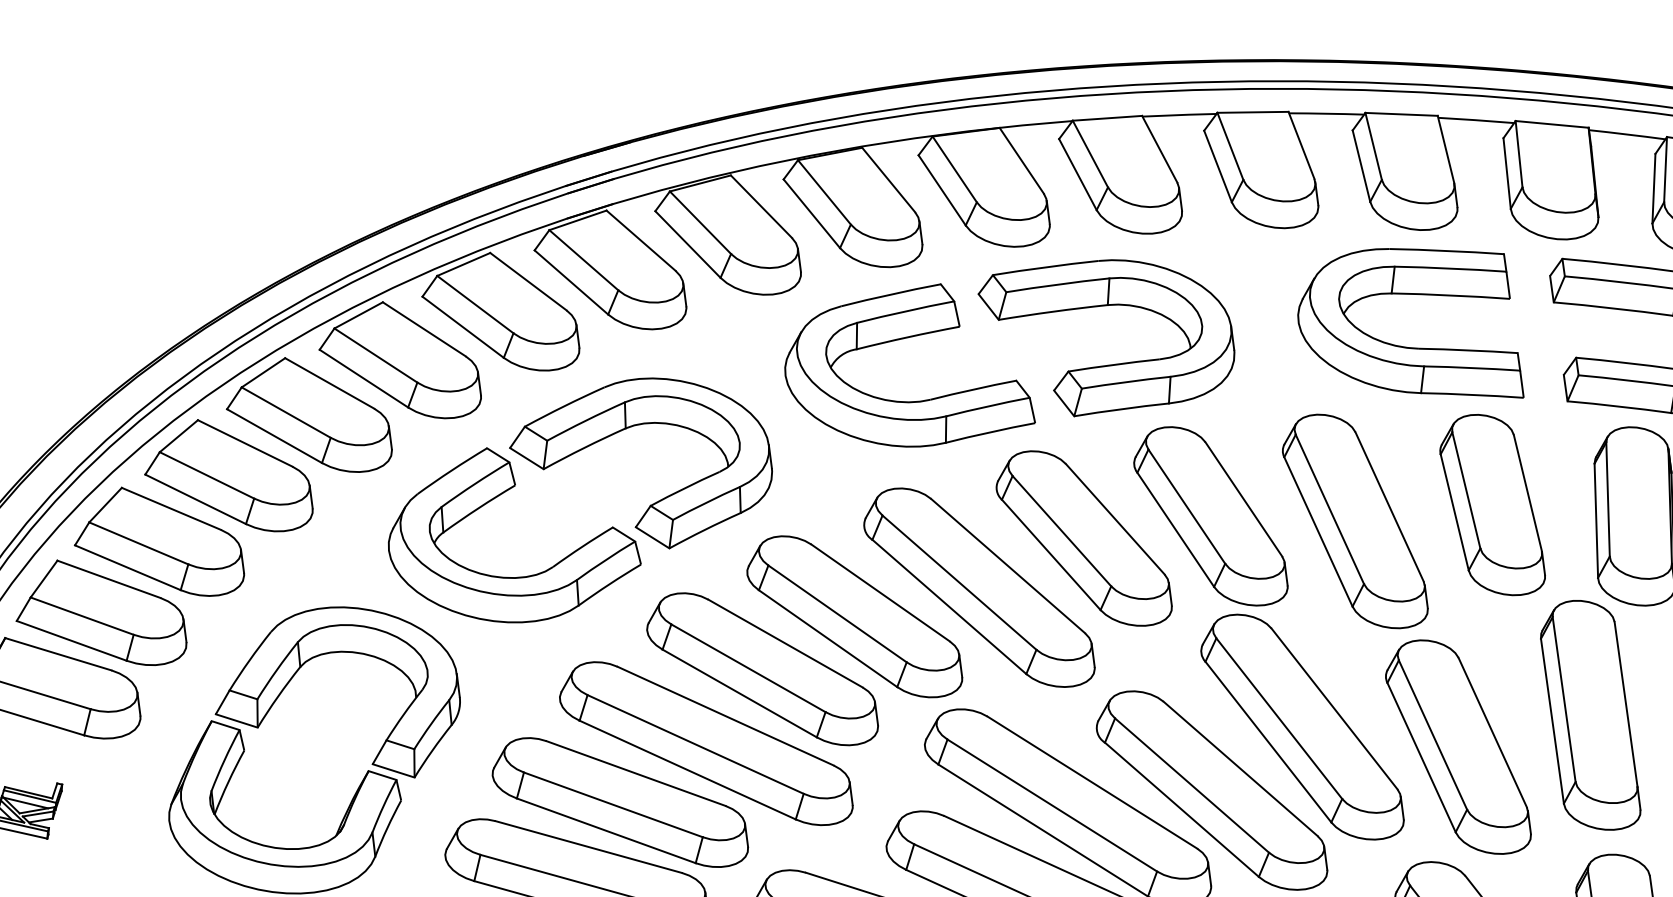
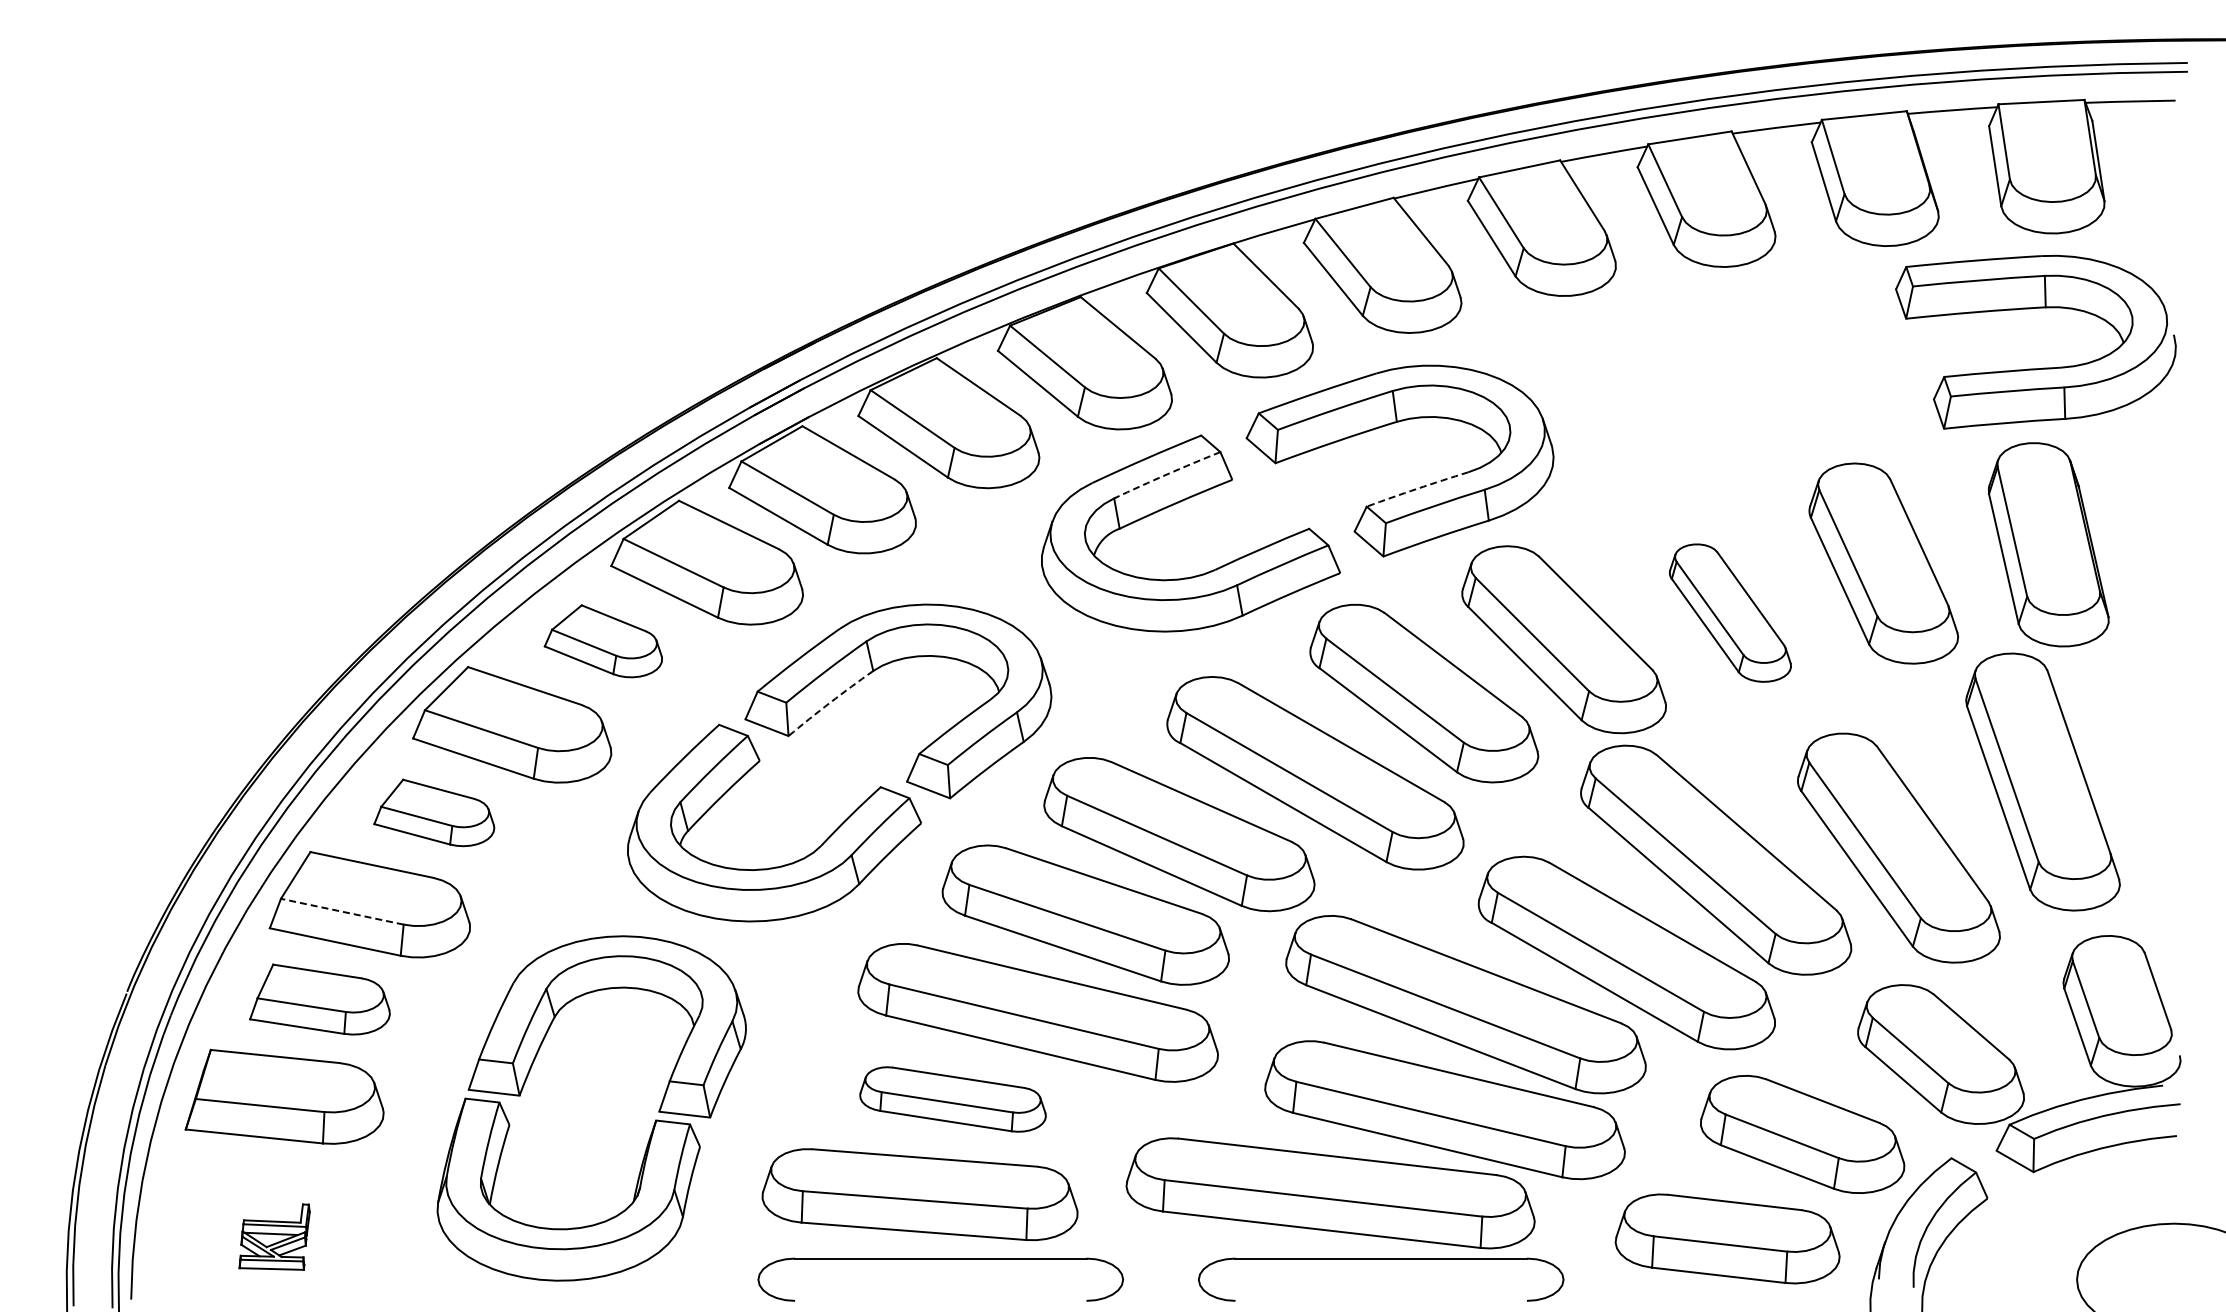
part: (1420, 295) -> (1752, 340), removed
arc: (905, 311) -> (1166, 474), solid -> dashed
part: (403, 358) -> (603, 641), size x0.6
arc: (1114, 364) -> (1417, 488), solid -> dashed
arc: (584, 447) -> (830, 702), solid -> dashed
part: (232, 475) -> (434, 812), size x0.6
part: (1357, 520) -> (1730, 612), size x0.6
line: (139, 543) -> (342, 911), solid -> dashed
part: (105, 613) -> (319, 999), size x0.7
part: (621, 802) -> (952, 1099), size x0.6

